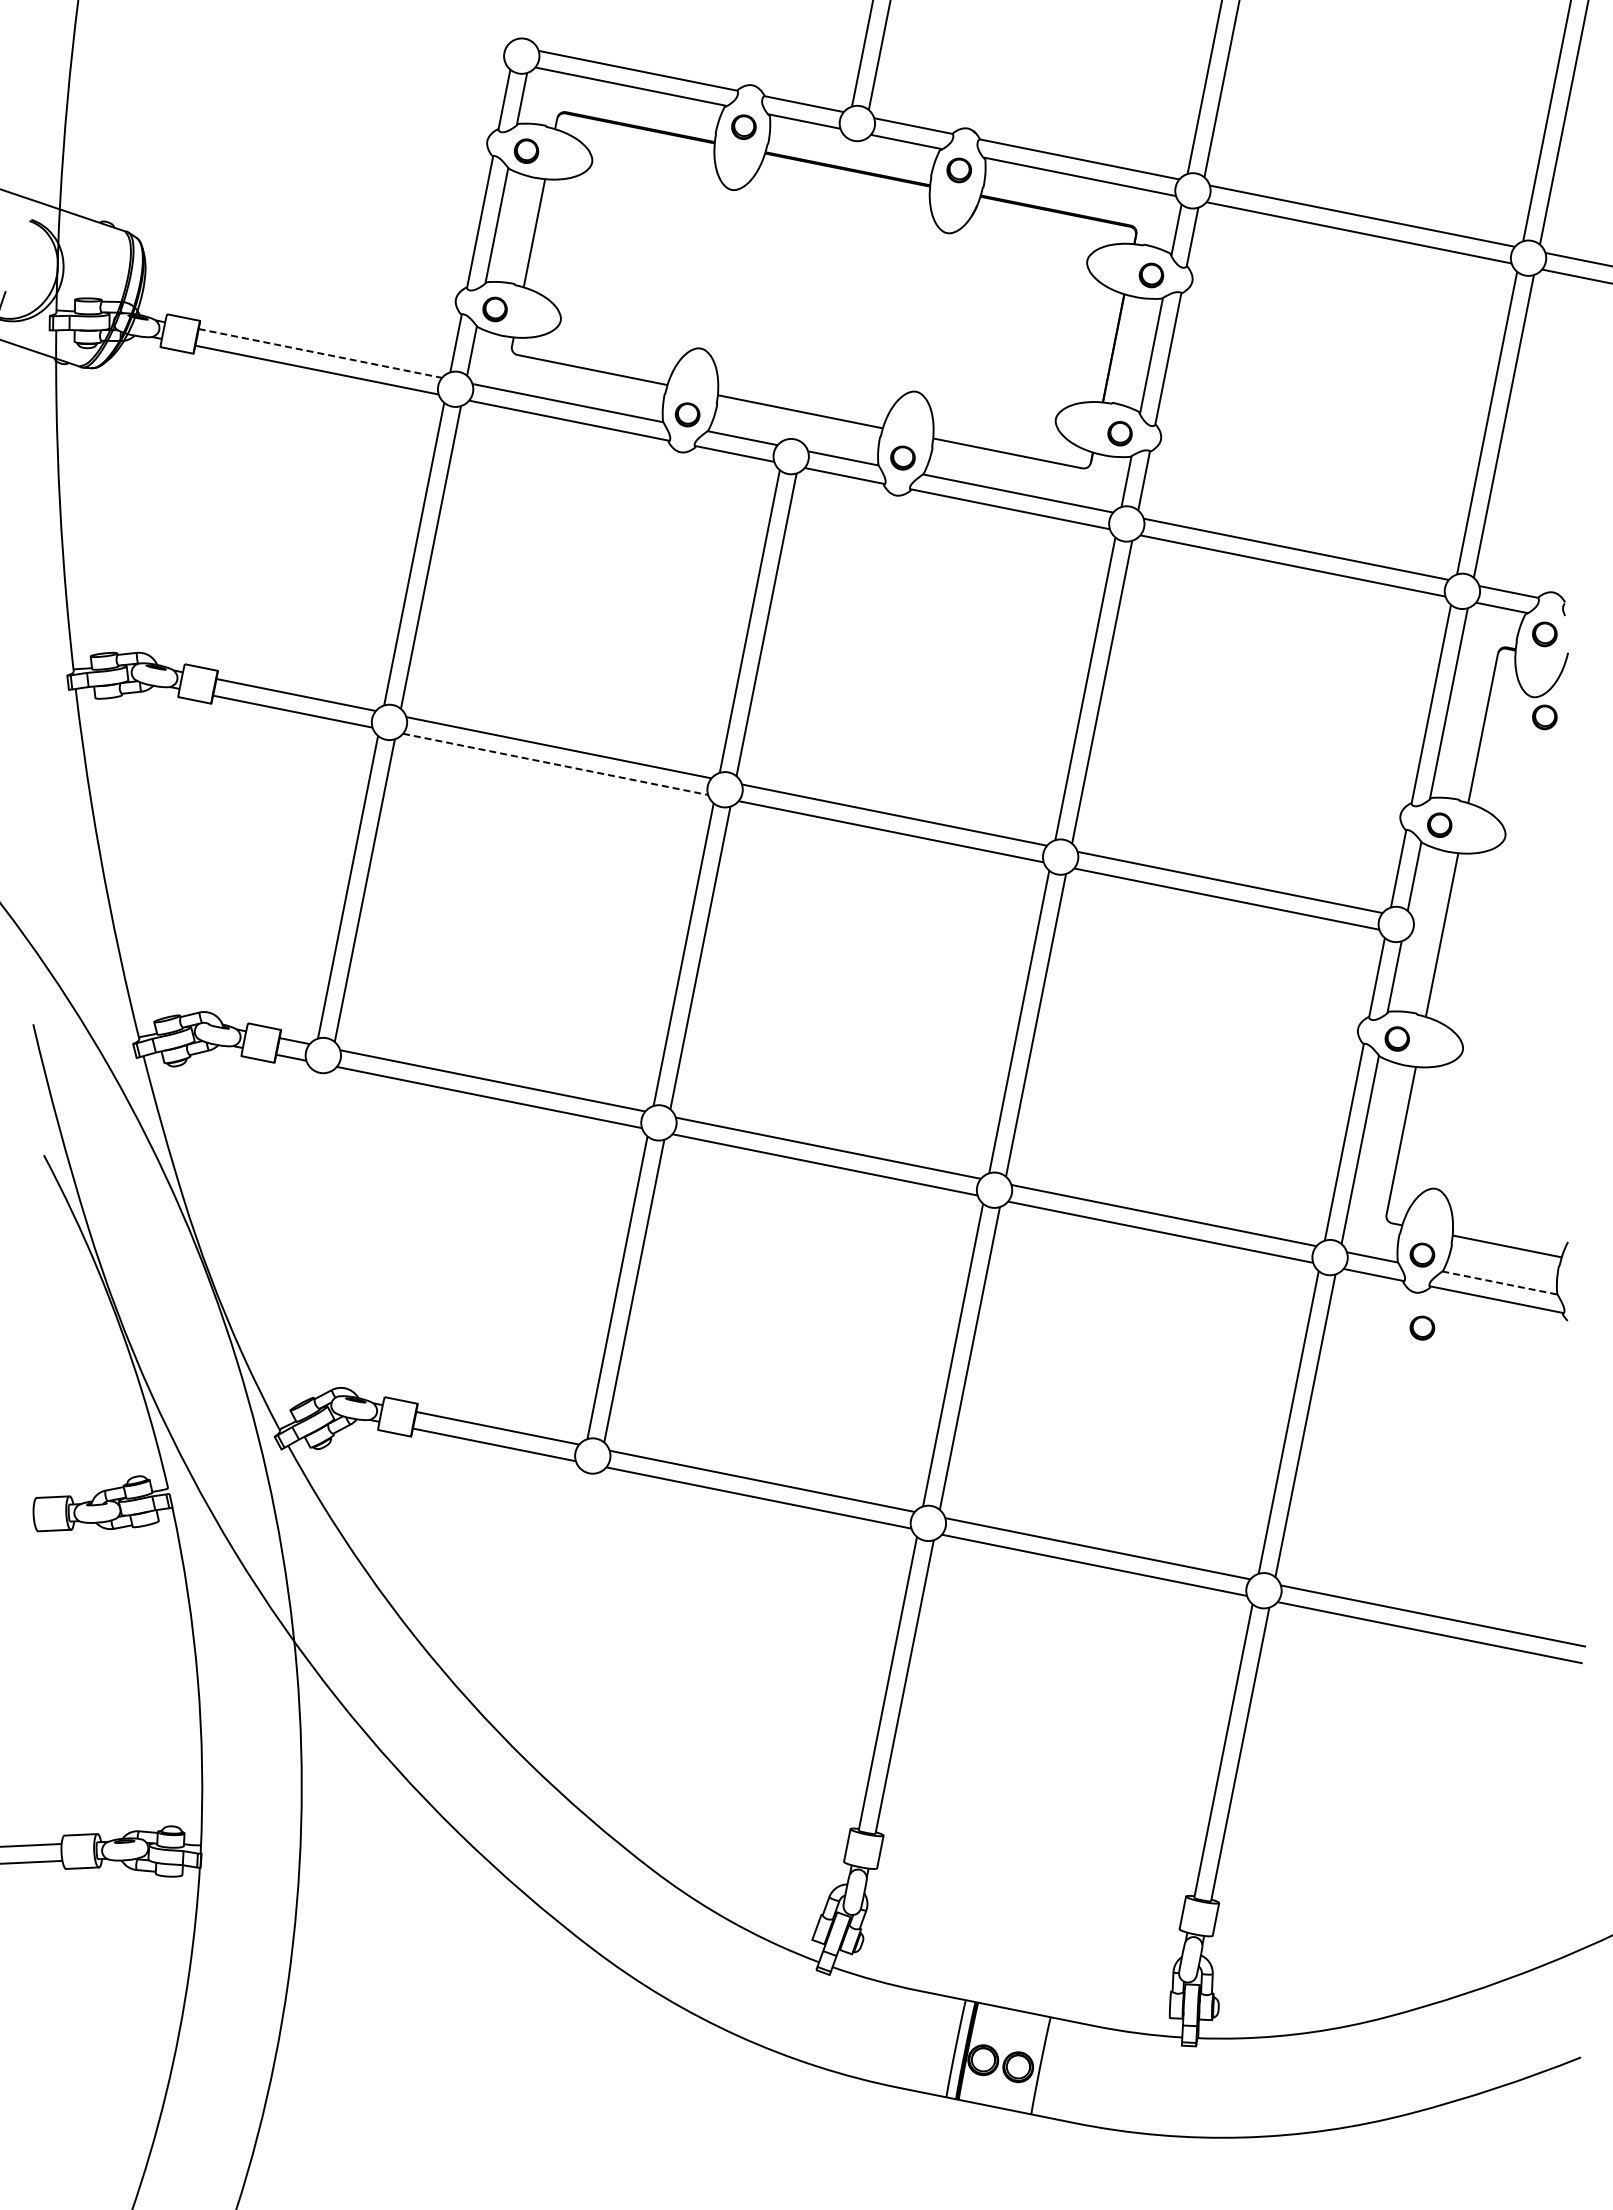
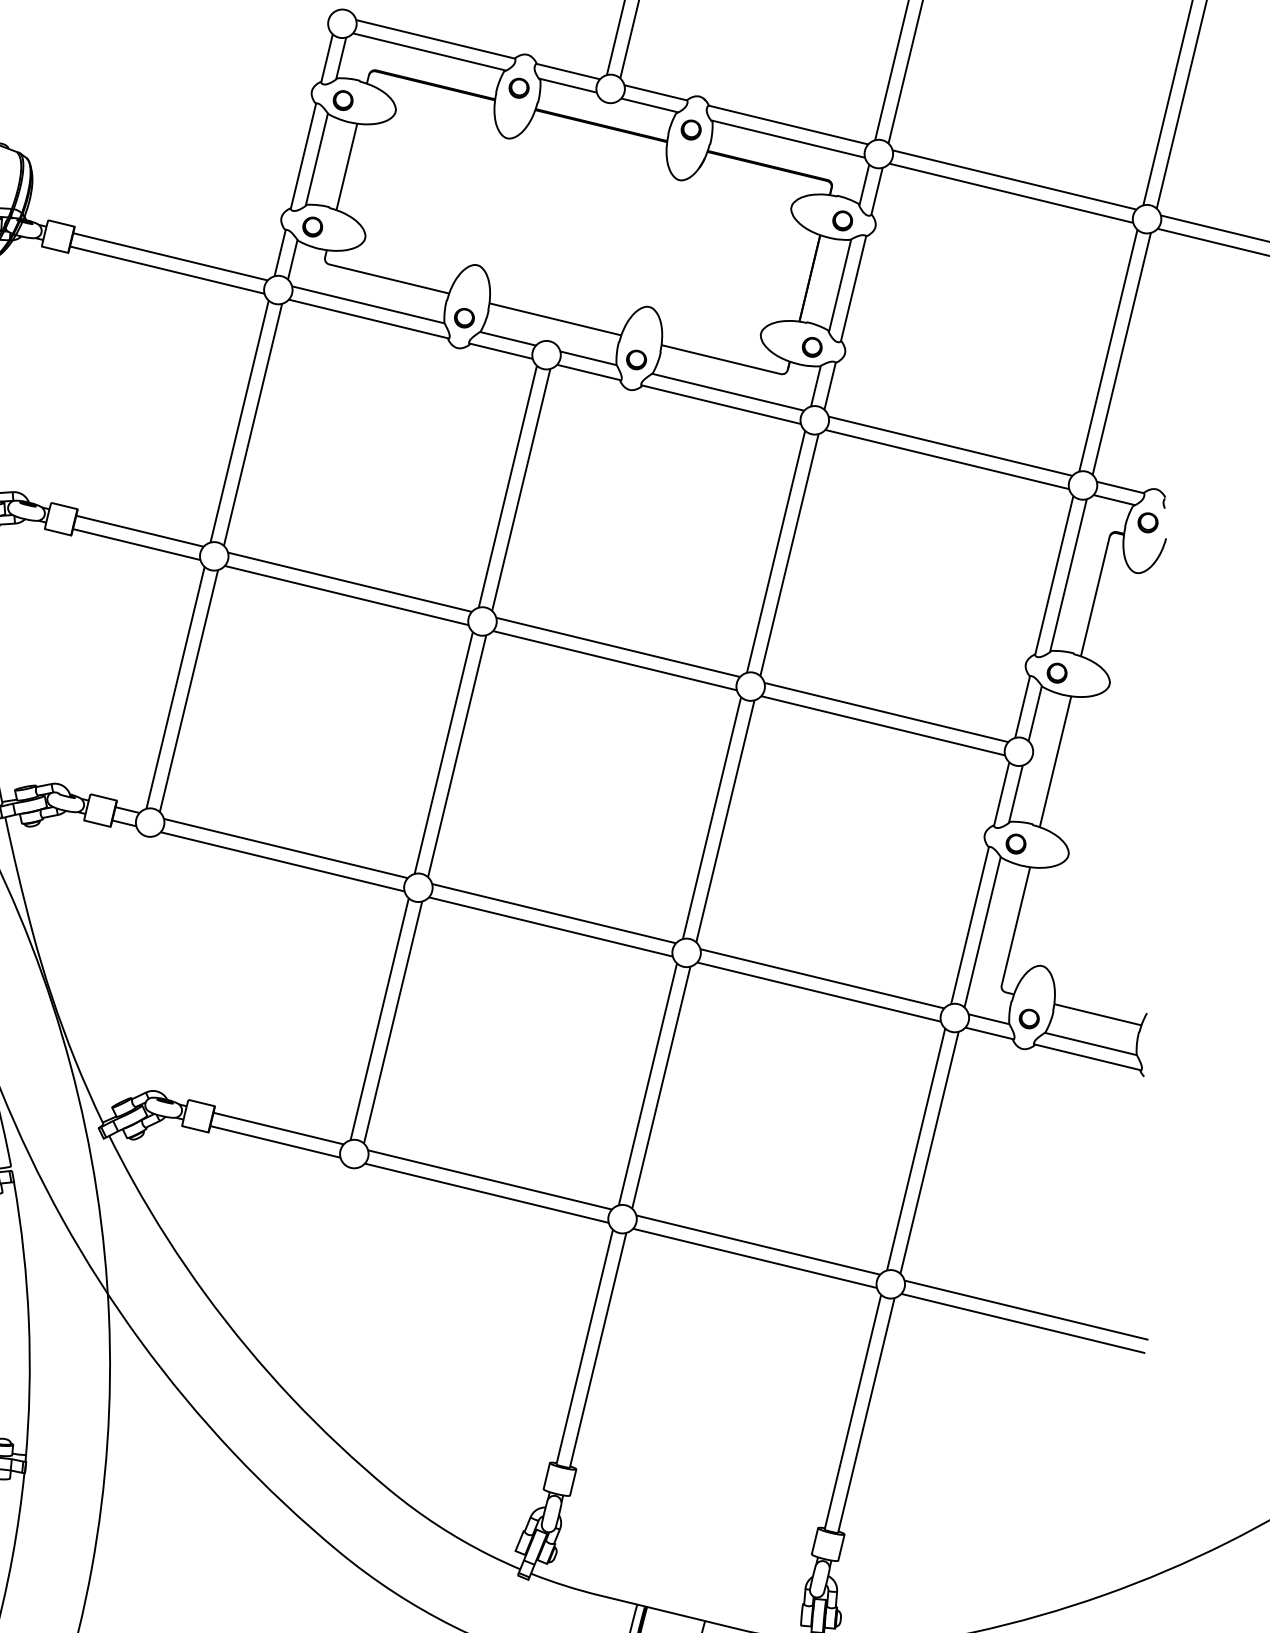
line: (320, 353) -> (170, 256), dashed -> solid
part: (1544, 717) -> (1145, 589), removed
line: (555, 764) -> (346, 595), dashed -> solid
line: (1499, 1283) -> (1090, 1044), dashed -> solid
part: (1422, 1327) -> (1027, 1077), removed

